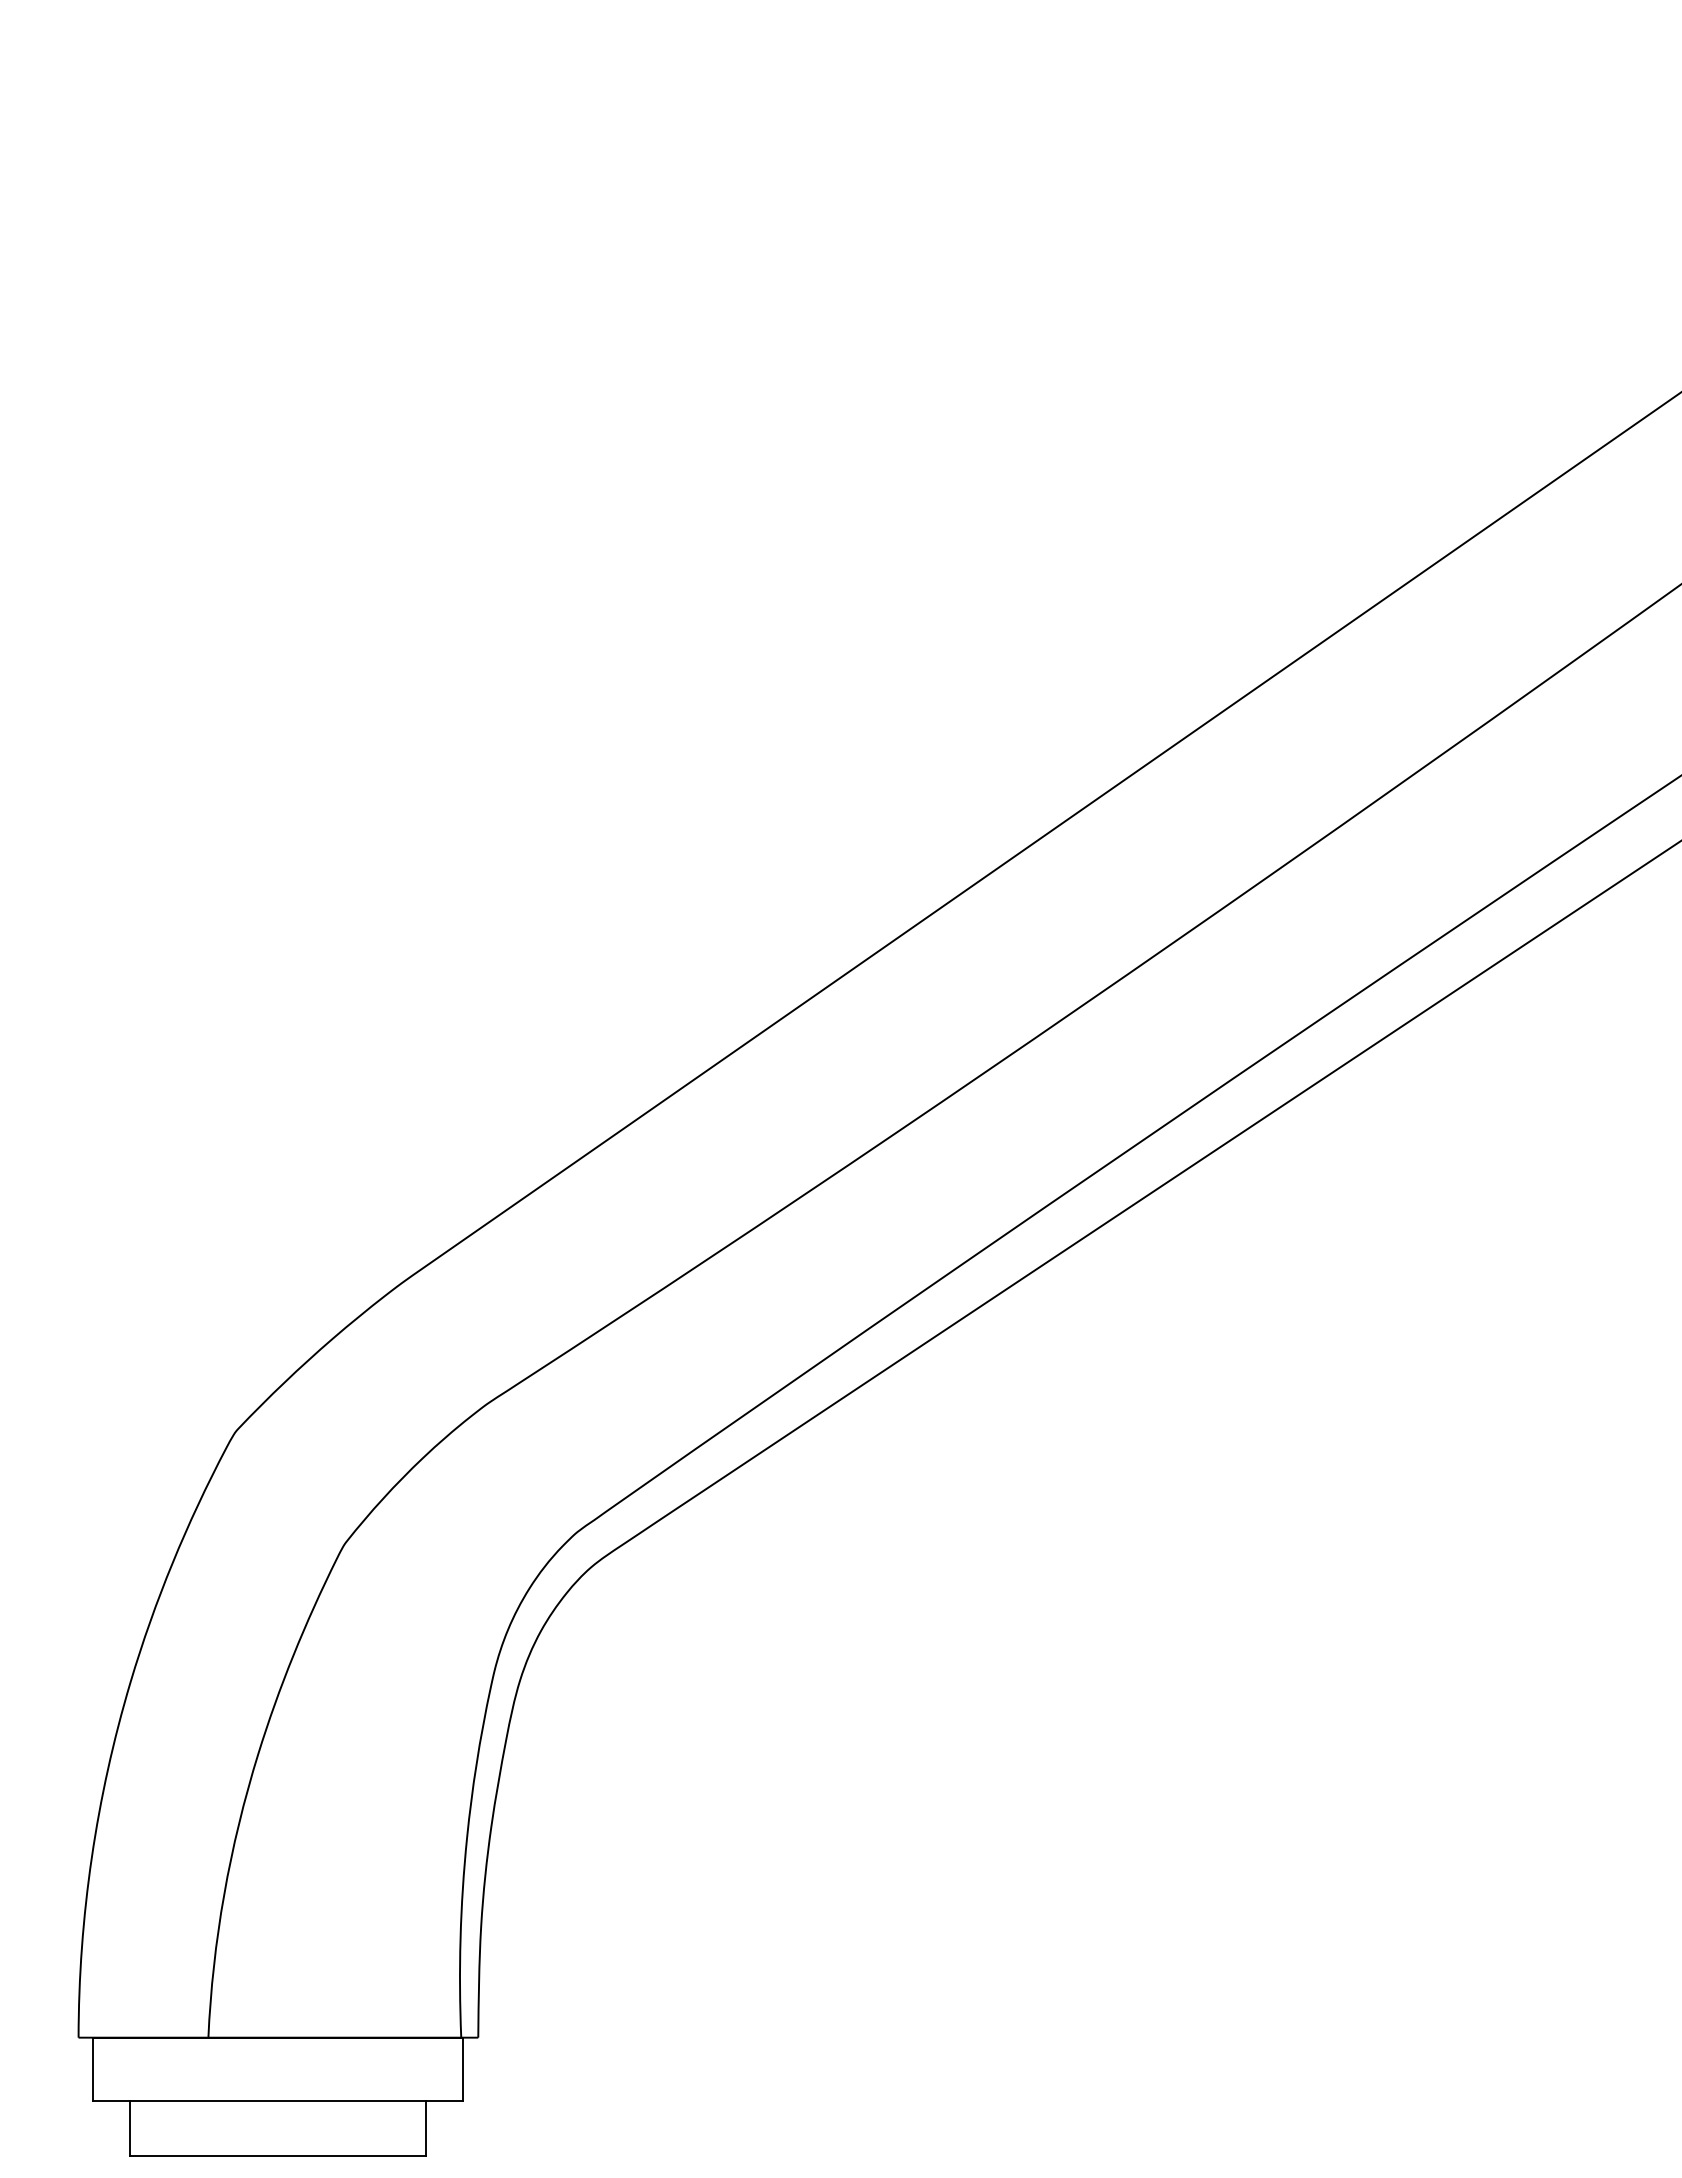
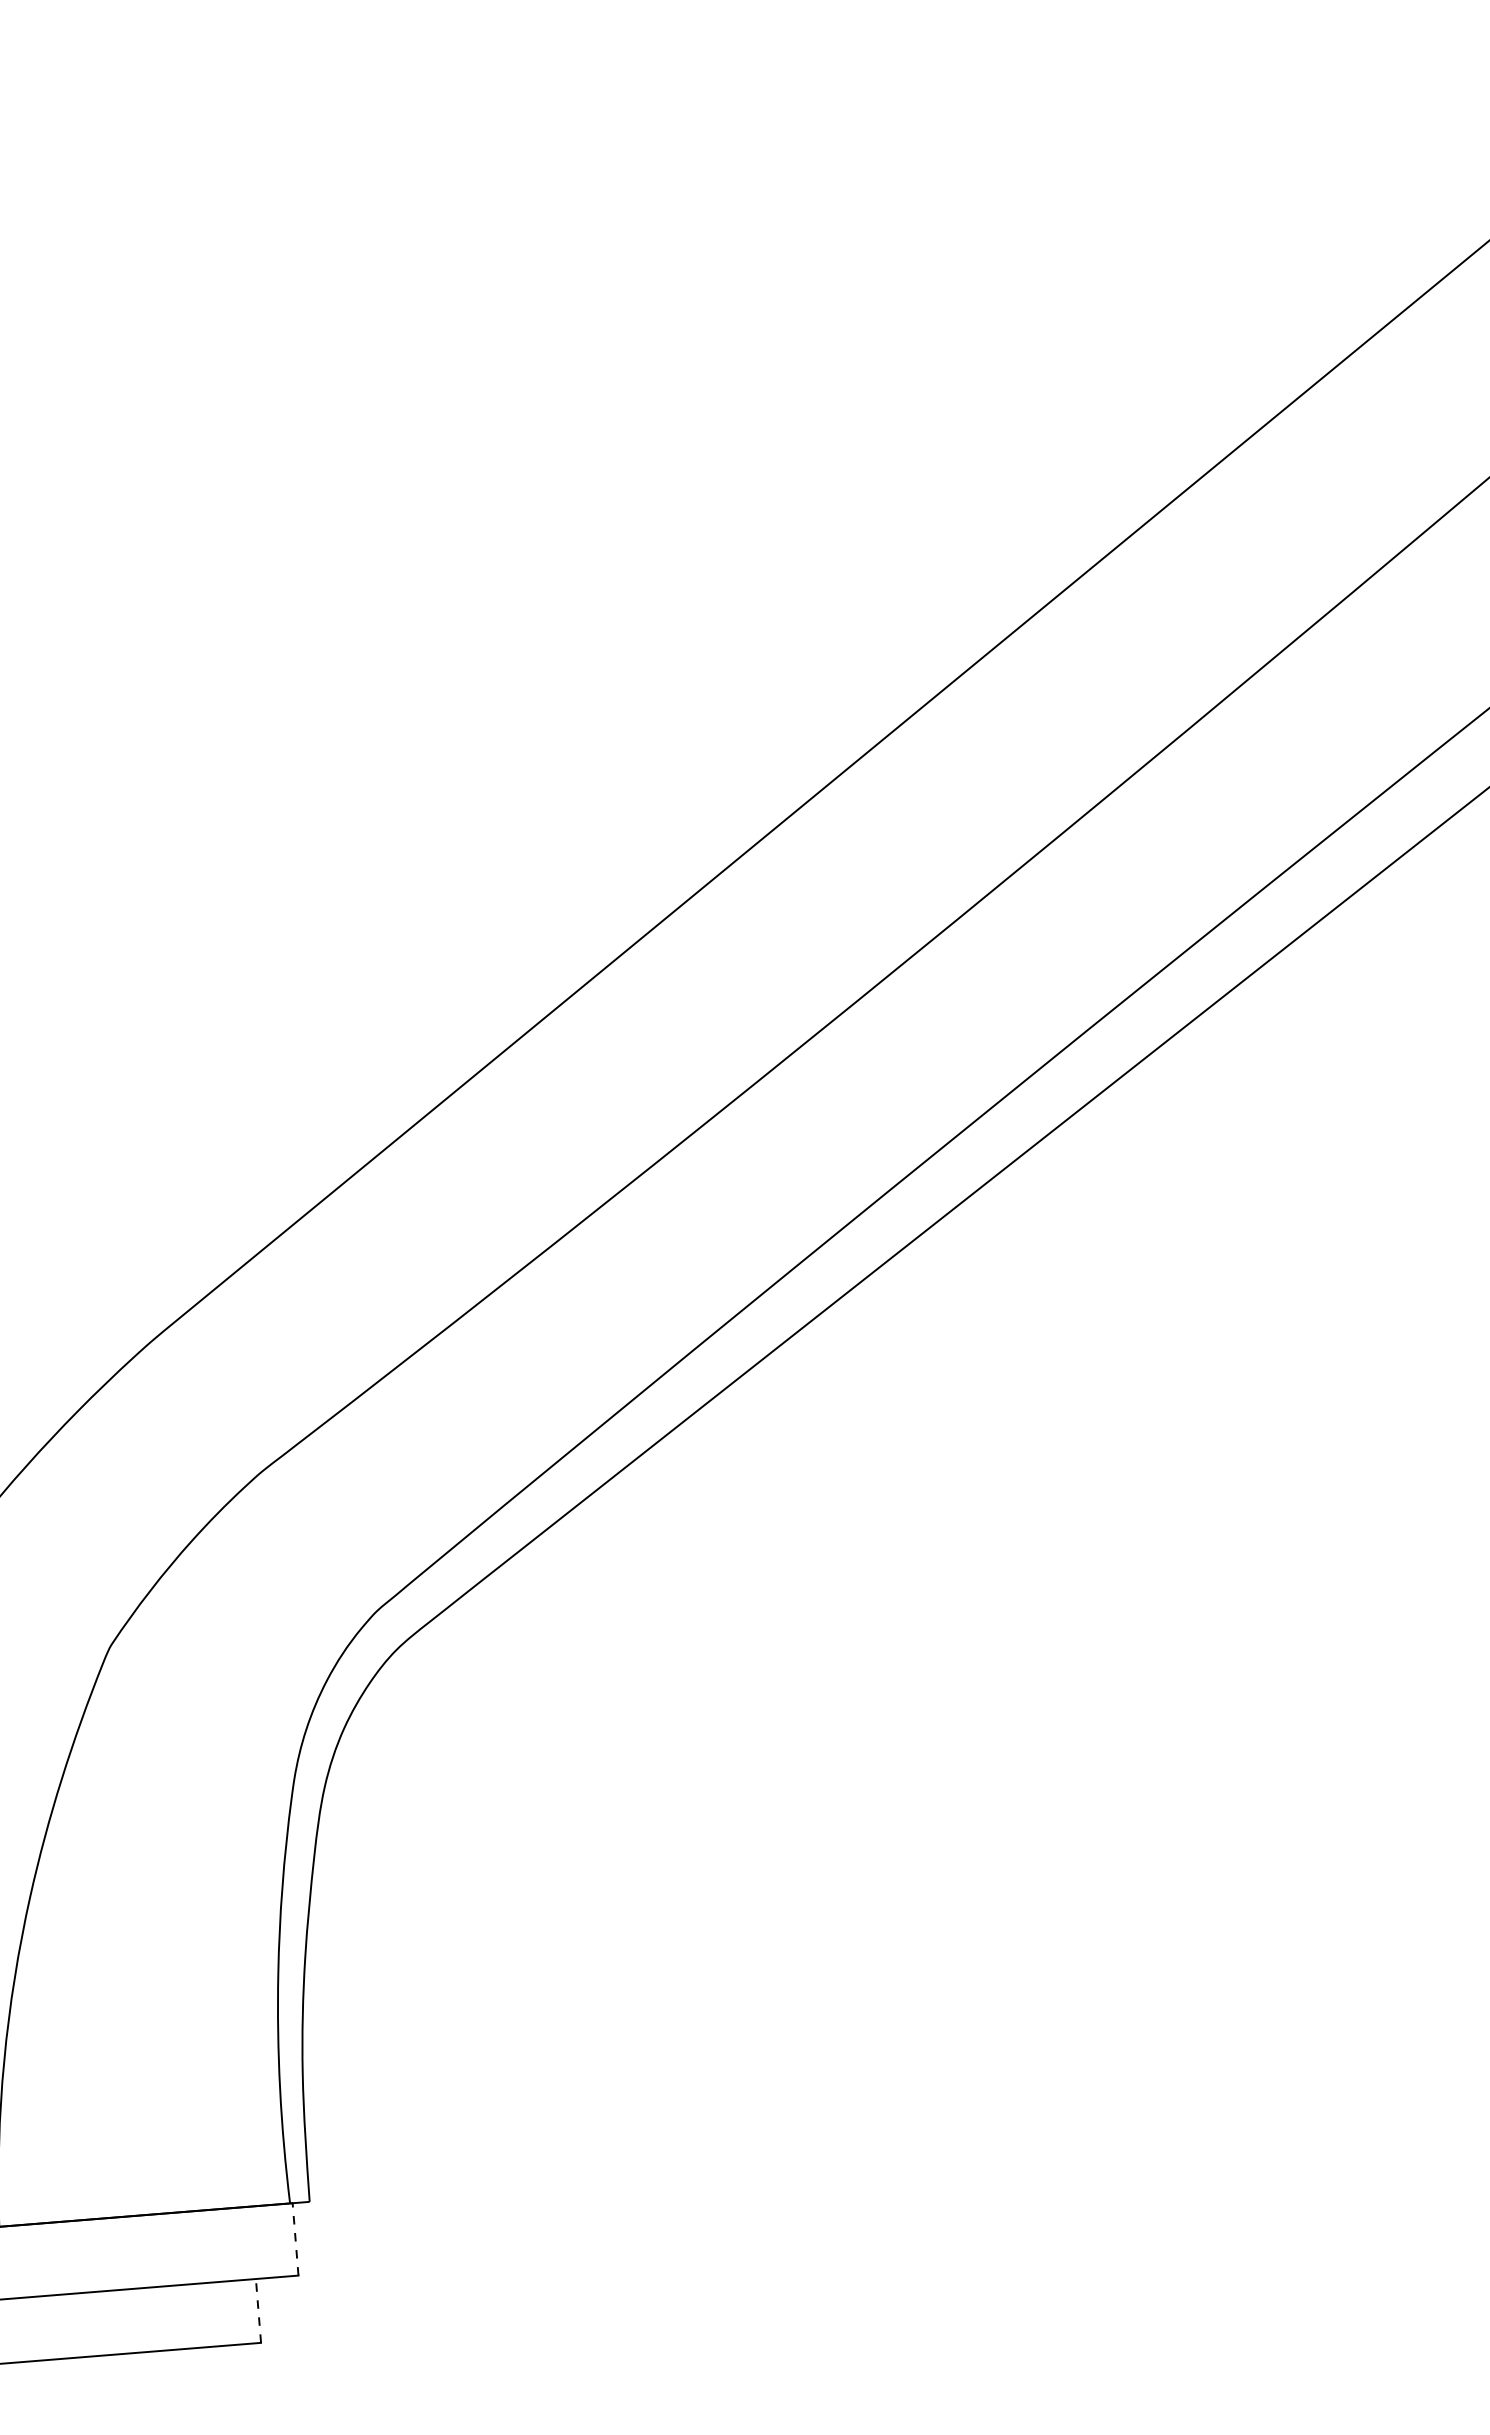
line: (463, 2068) -> (295, 2238), solid -> dashed
line: (426, 2128) -> (258, 2311), solid -> dashed

